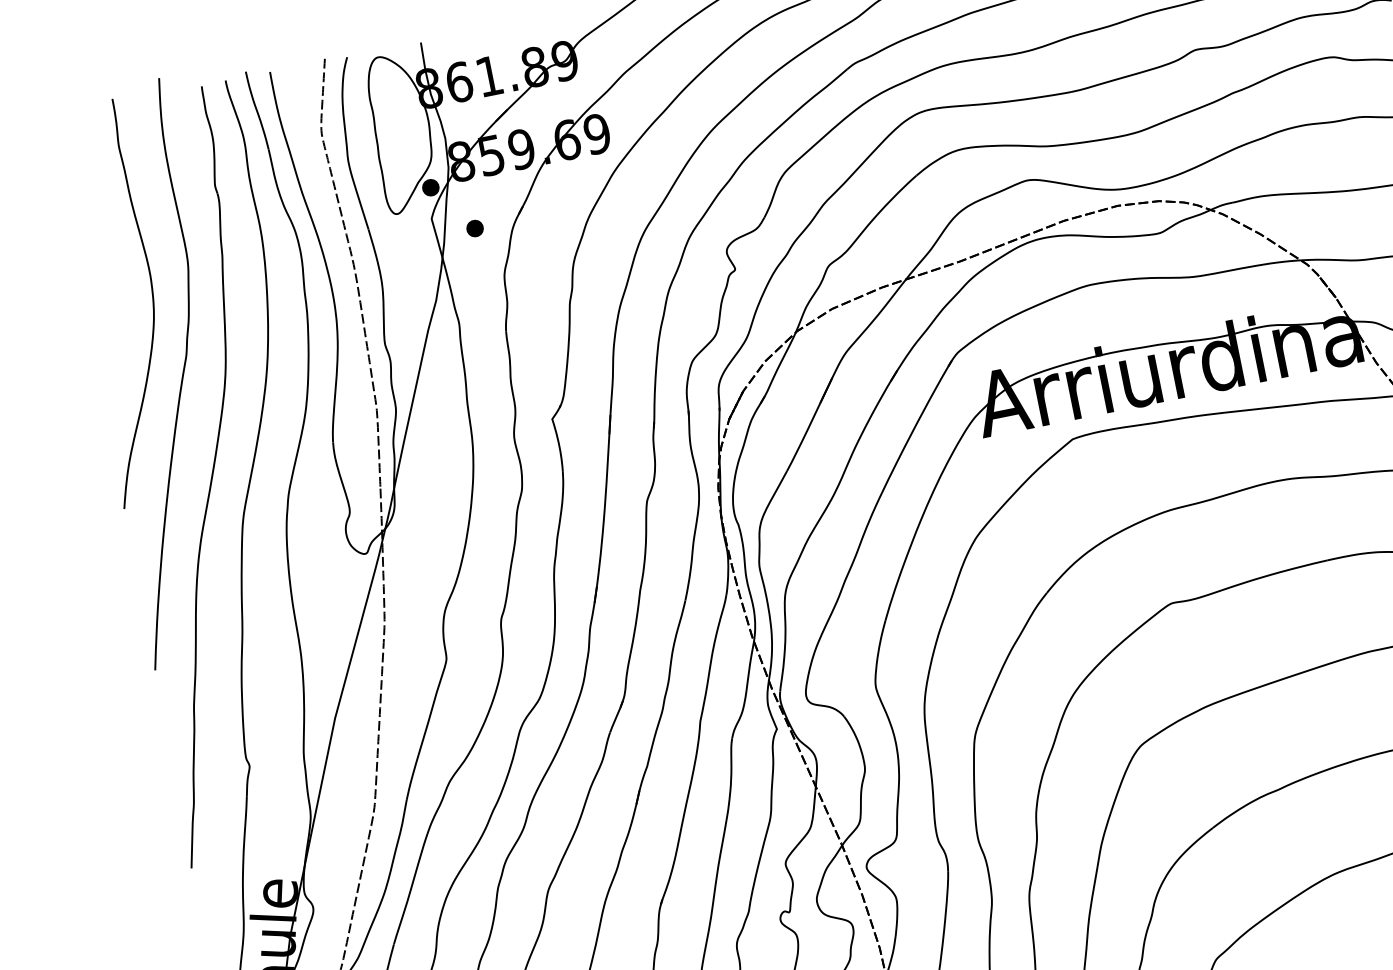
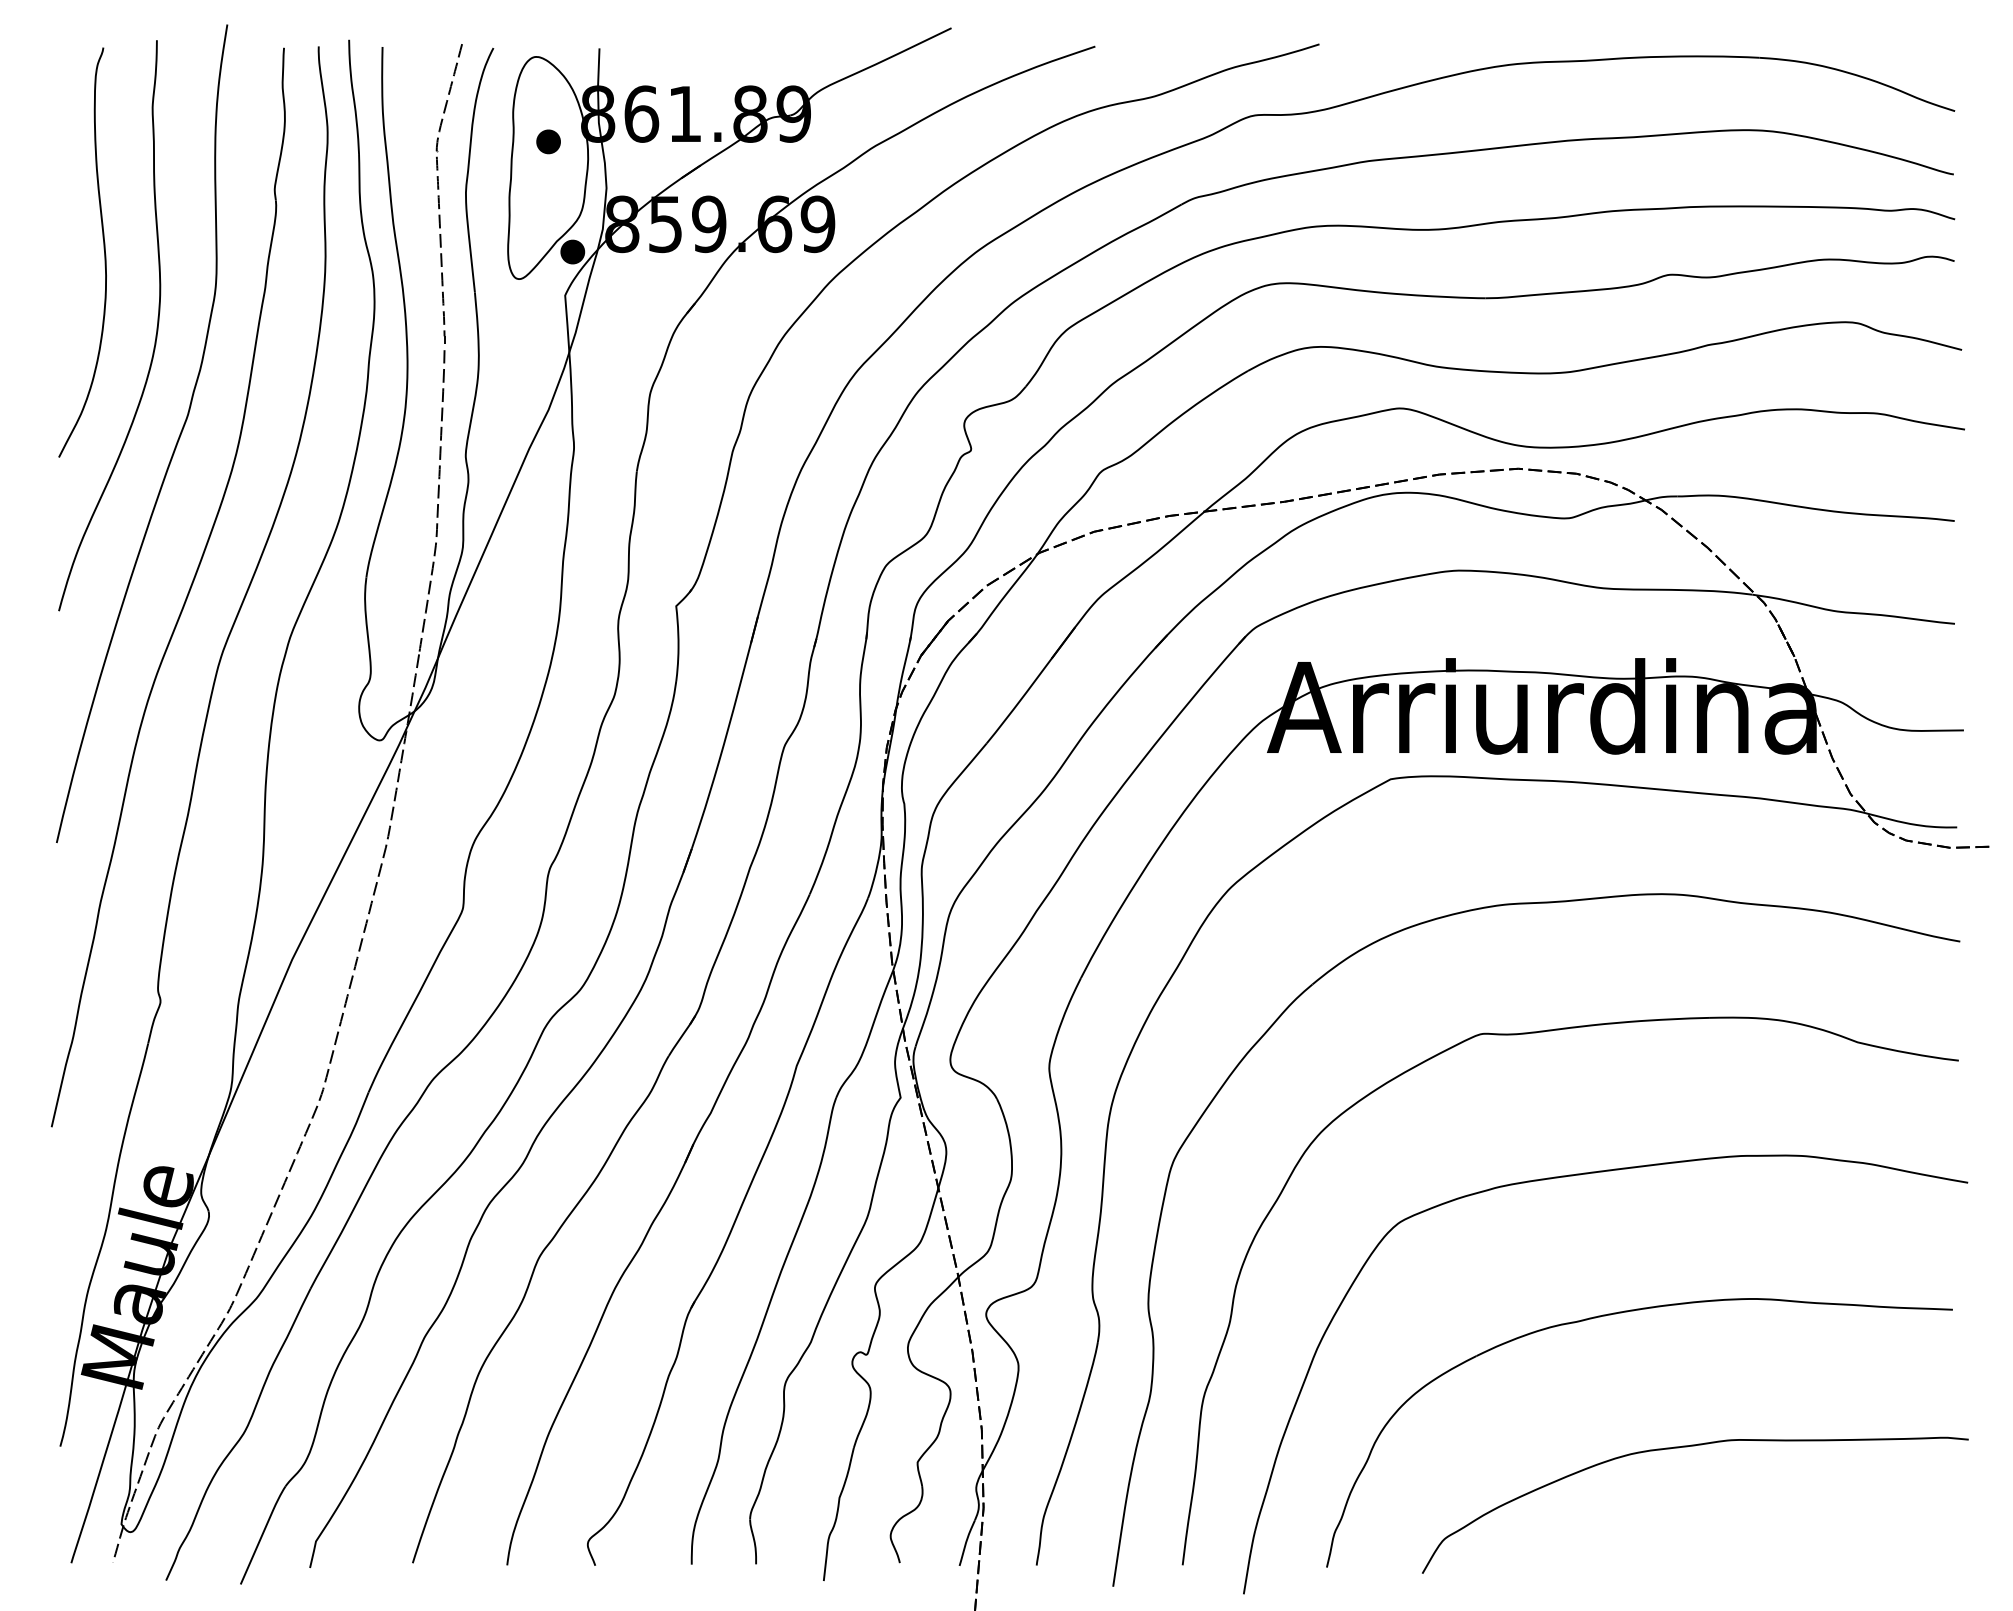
part: (474, 228) -> (548, 141), moved
curve: (104, 251) -> (103, 249), added

